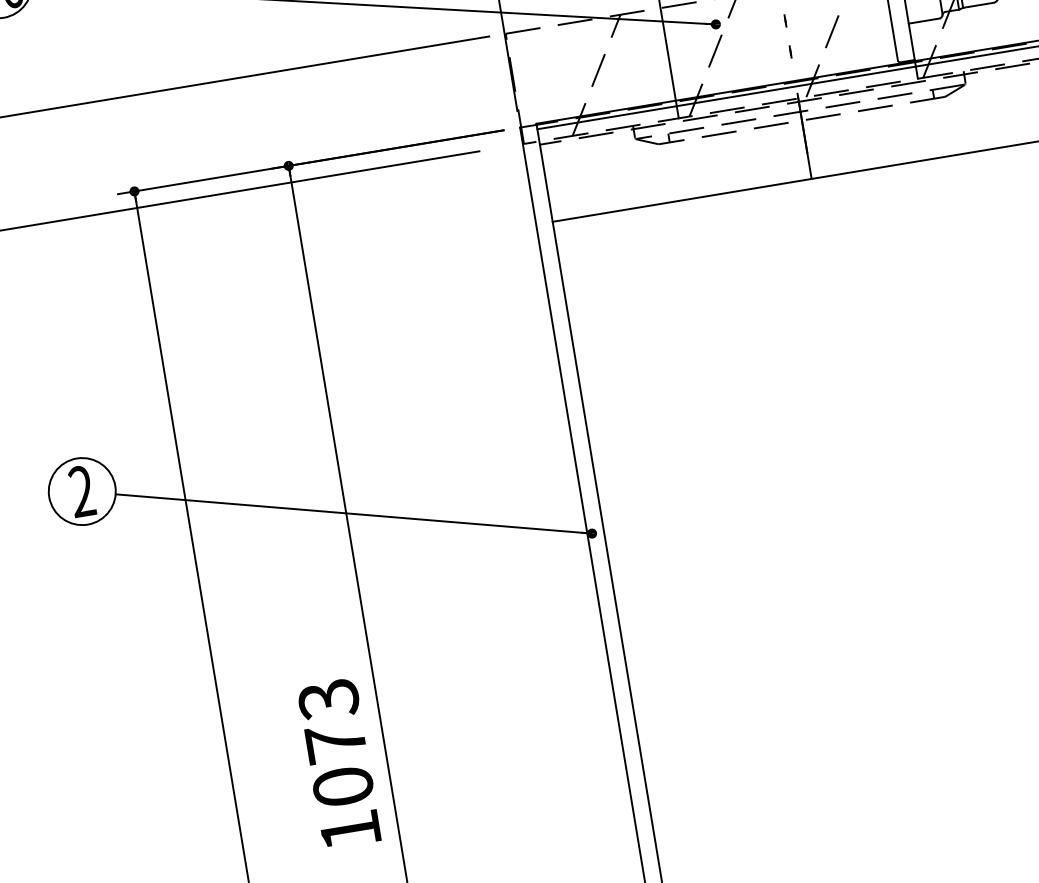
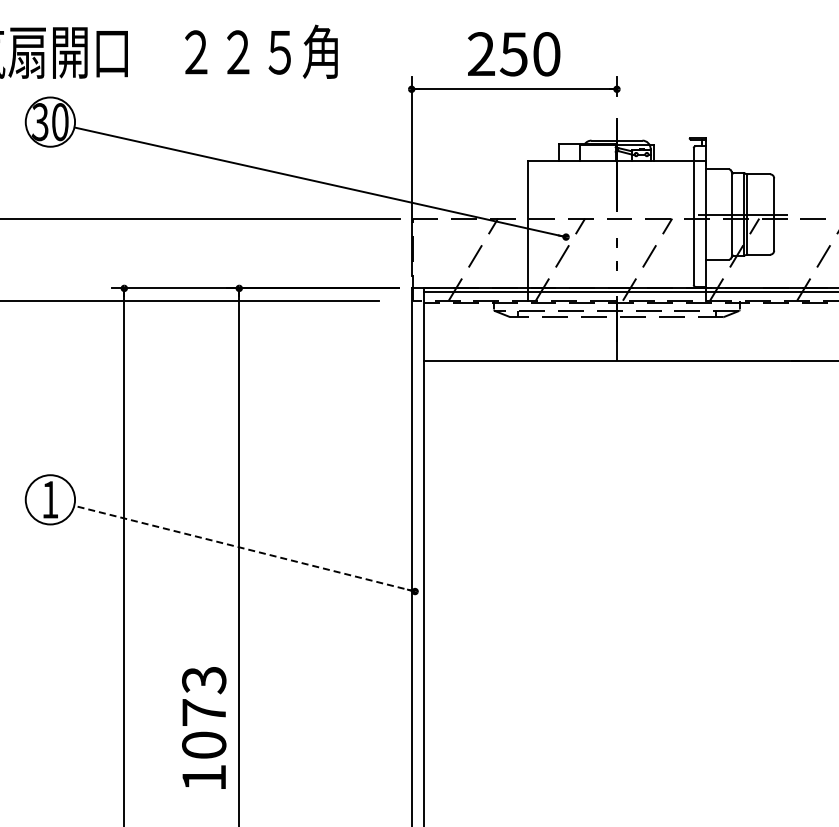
text: (82, 491) -> (50, 499), 2 -> 1
line: (353, 513) -> (244, 548), solid -> dashed

